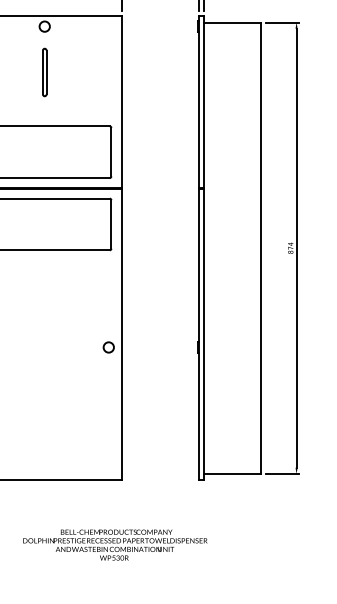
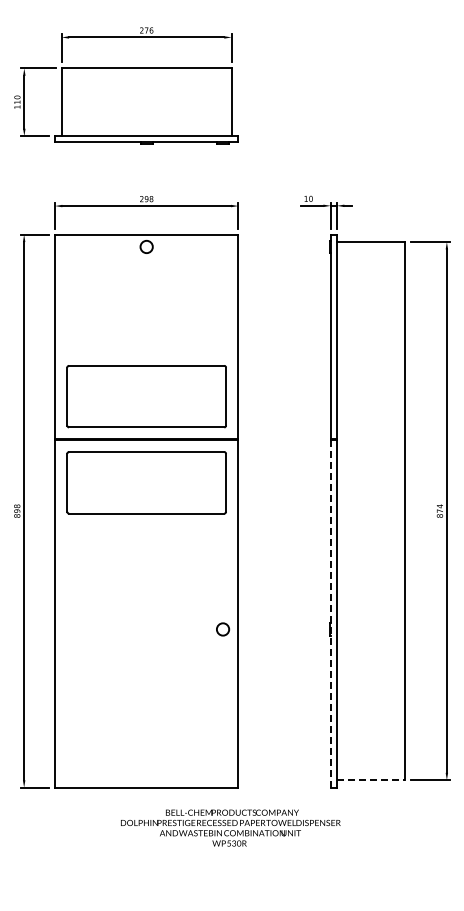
part: (44, 72) -> (146, 301), removed
line: (198, 334) -> (330, 614), solid -> dashed
line: (232, 474) -> (370, 780), solid -> dashed
text: (115, 544) -> (230, 827), moved

